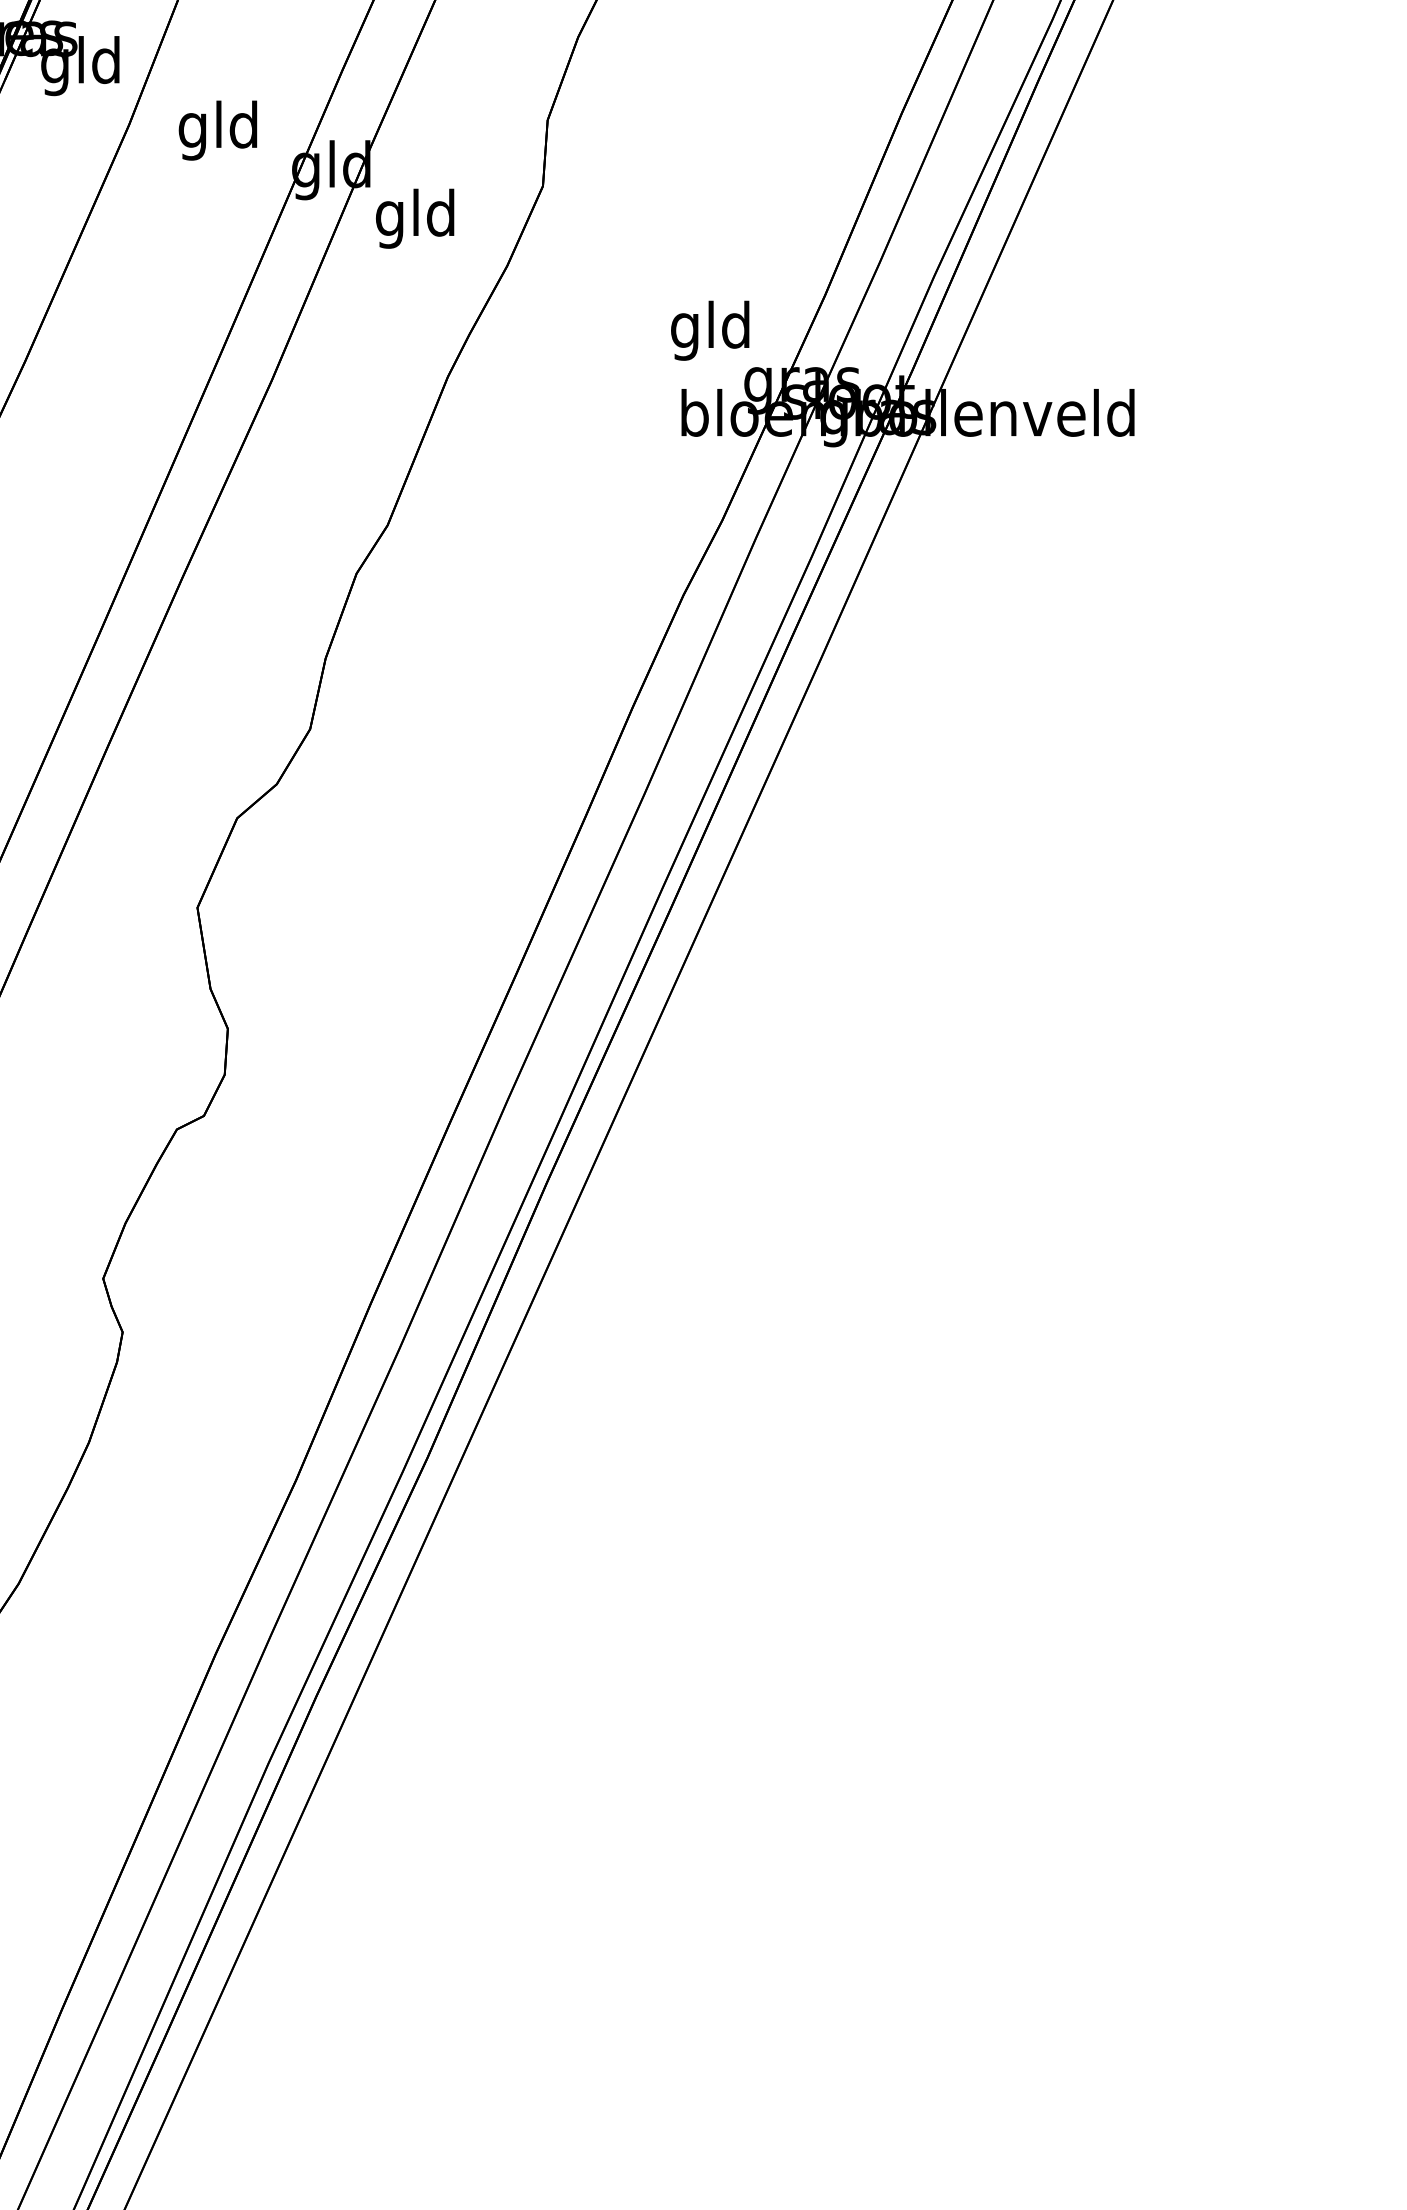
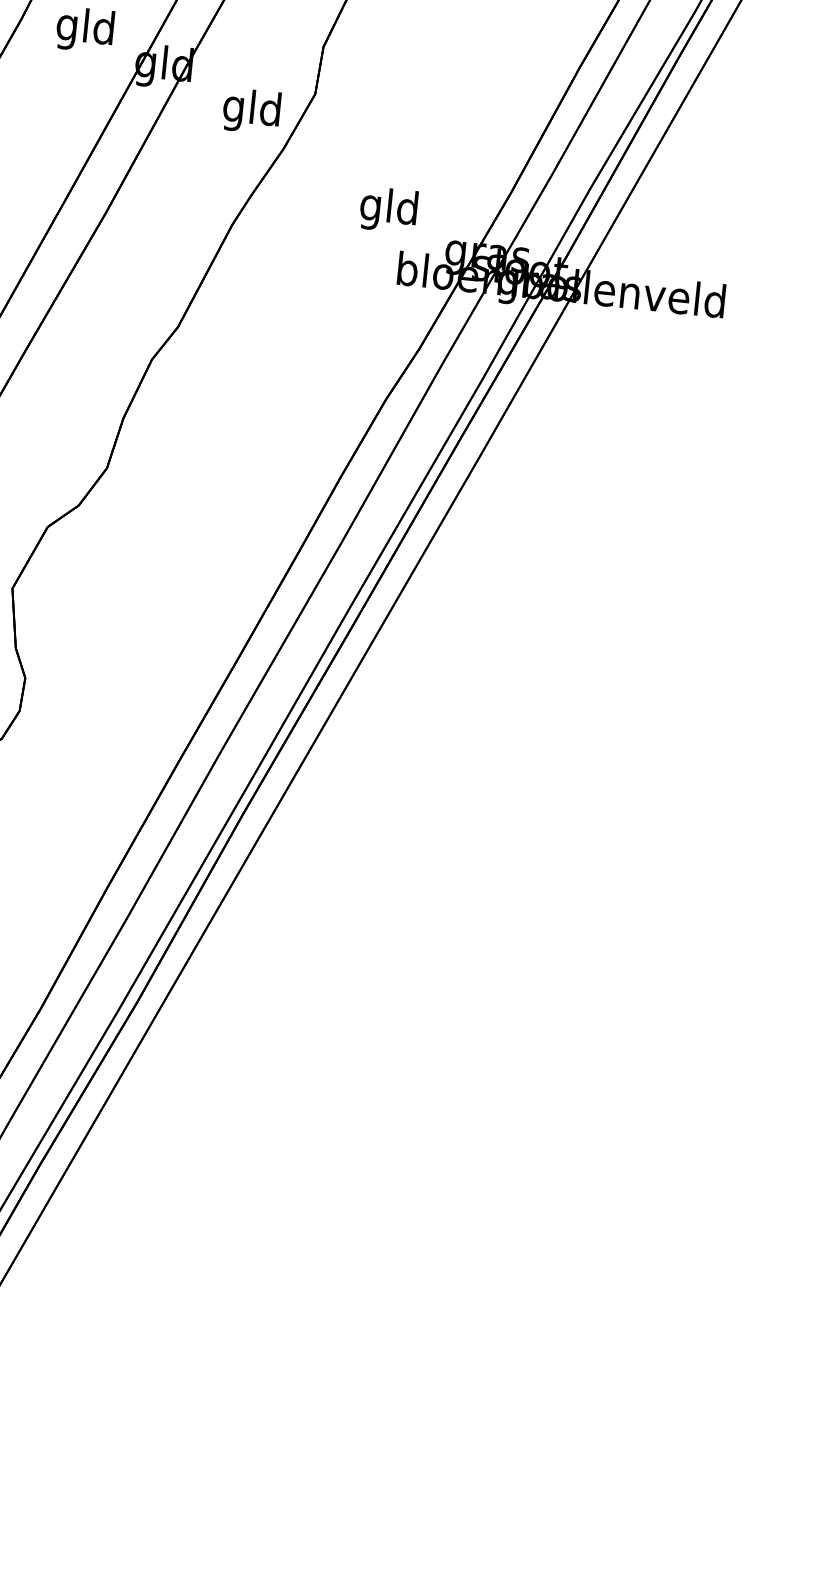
text: (415, 218) -> (251, 111), moved
text: (710, 330) -> (388, 209), moved

